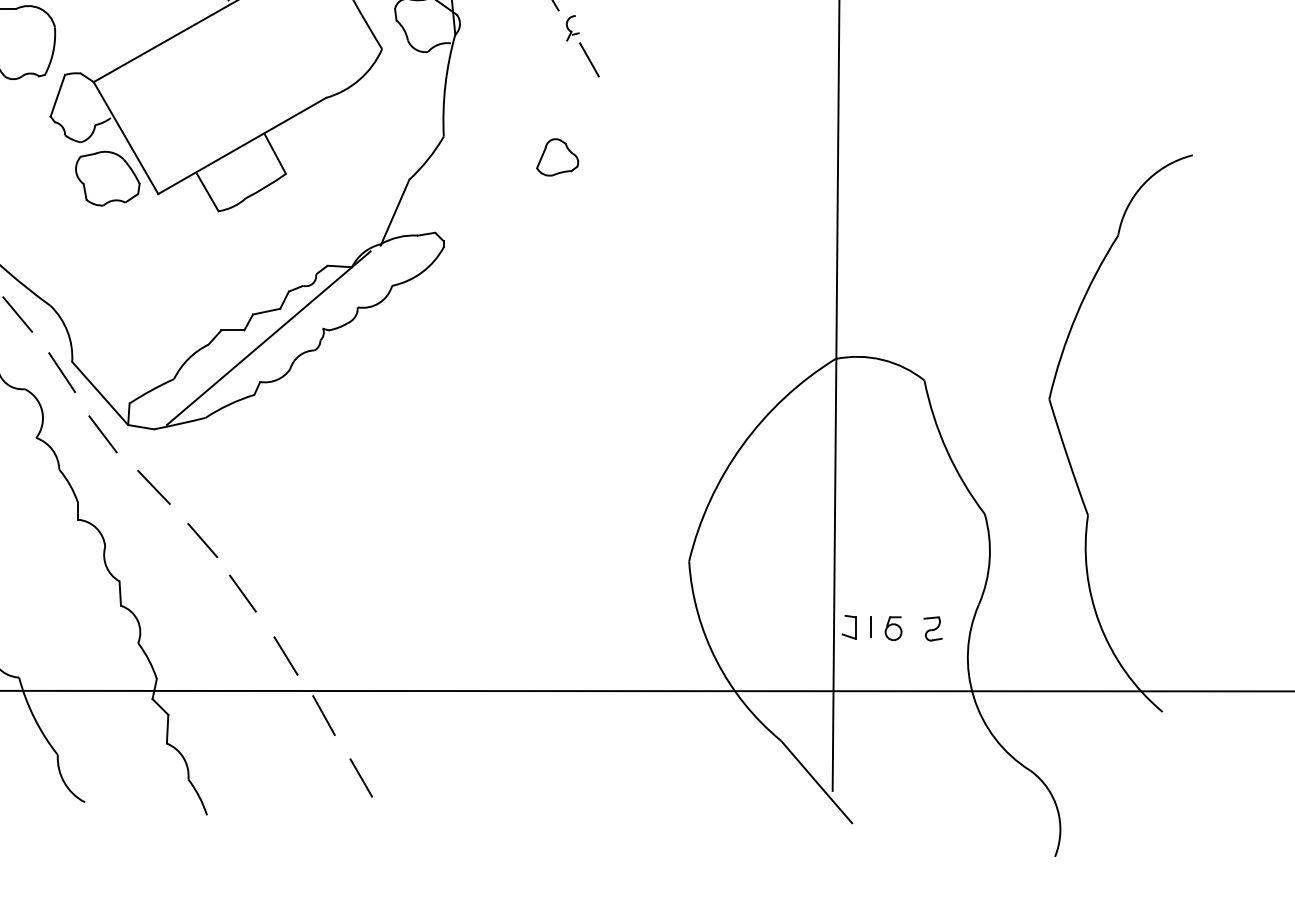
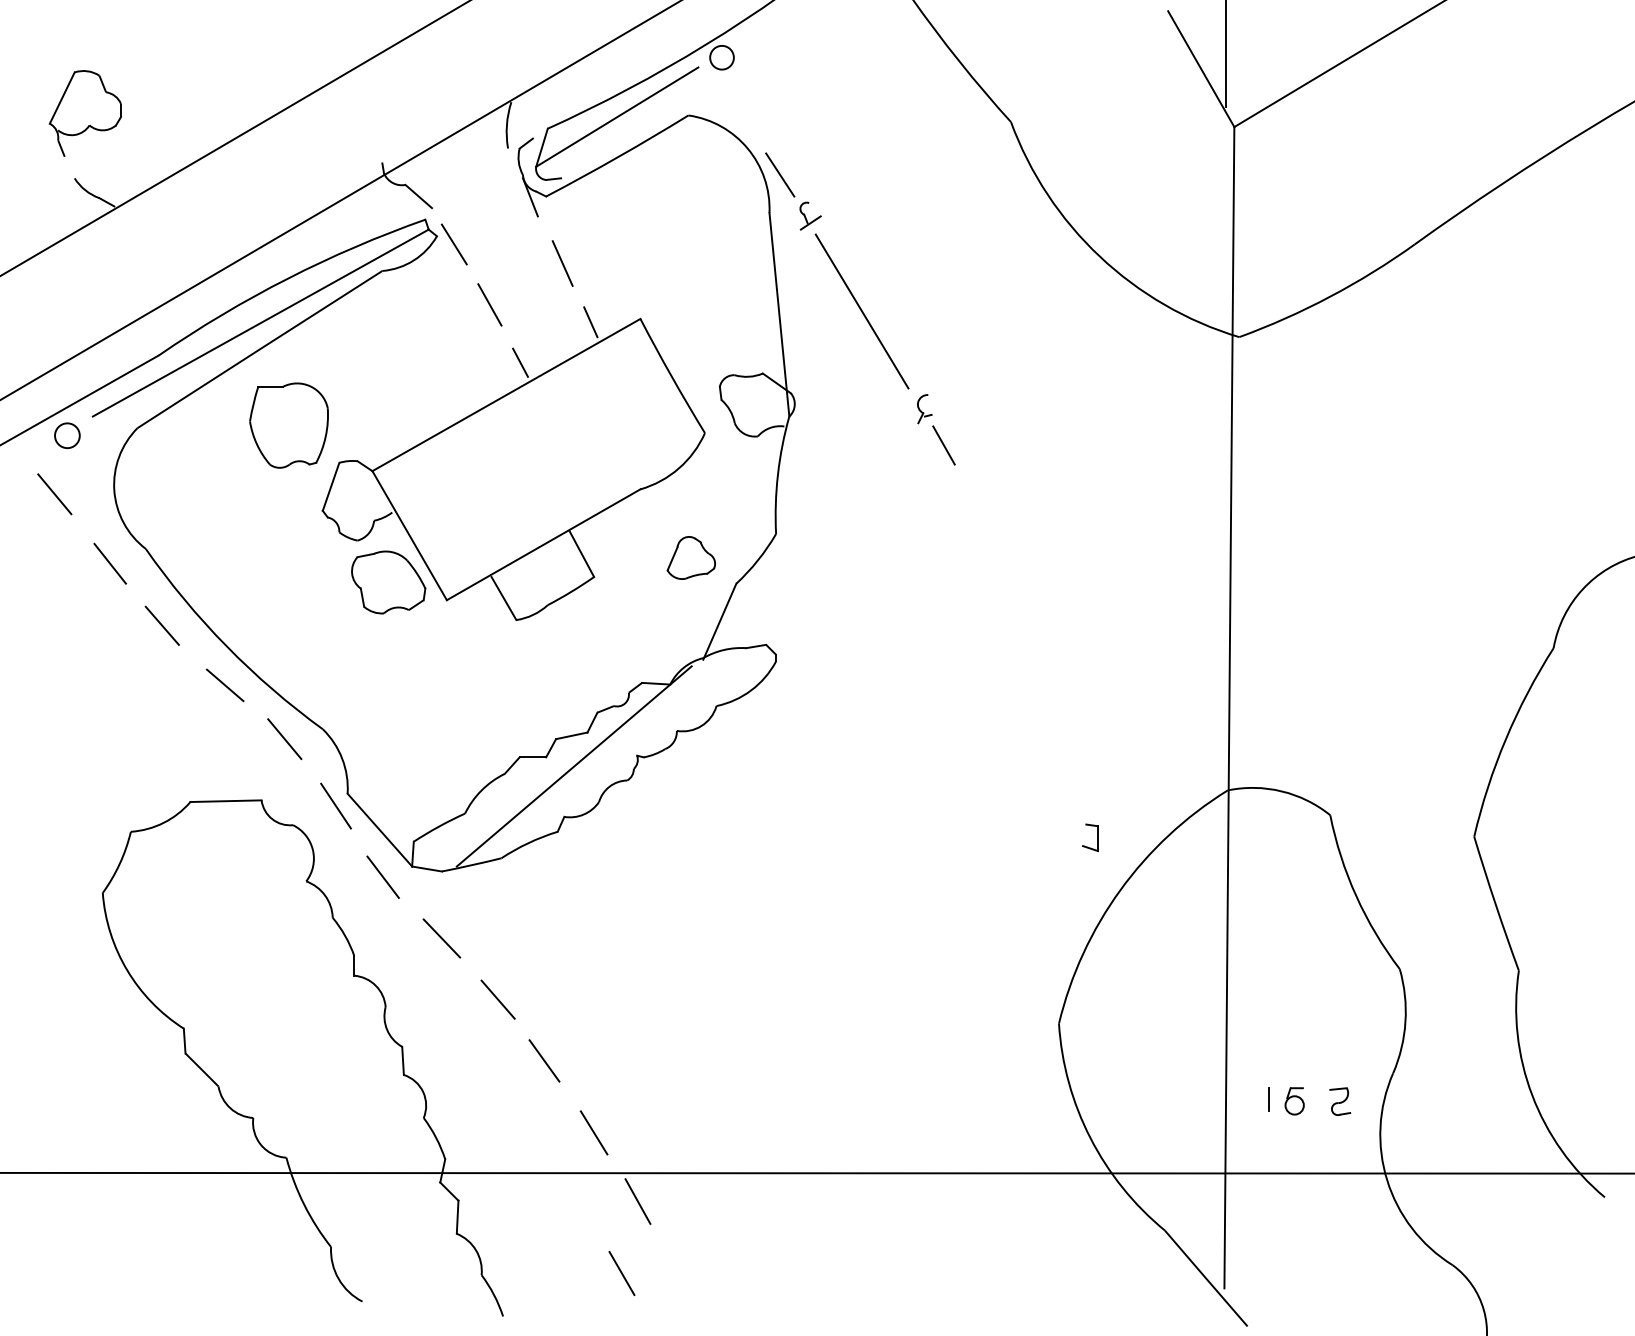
part: (556, 157) -> (690, 557), moved
part: (855, 627) -> (1097, 837), moved
line: (360, 777) -> (621, 1273), moved

